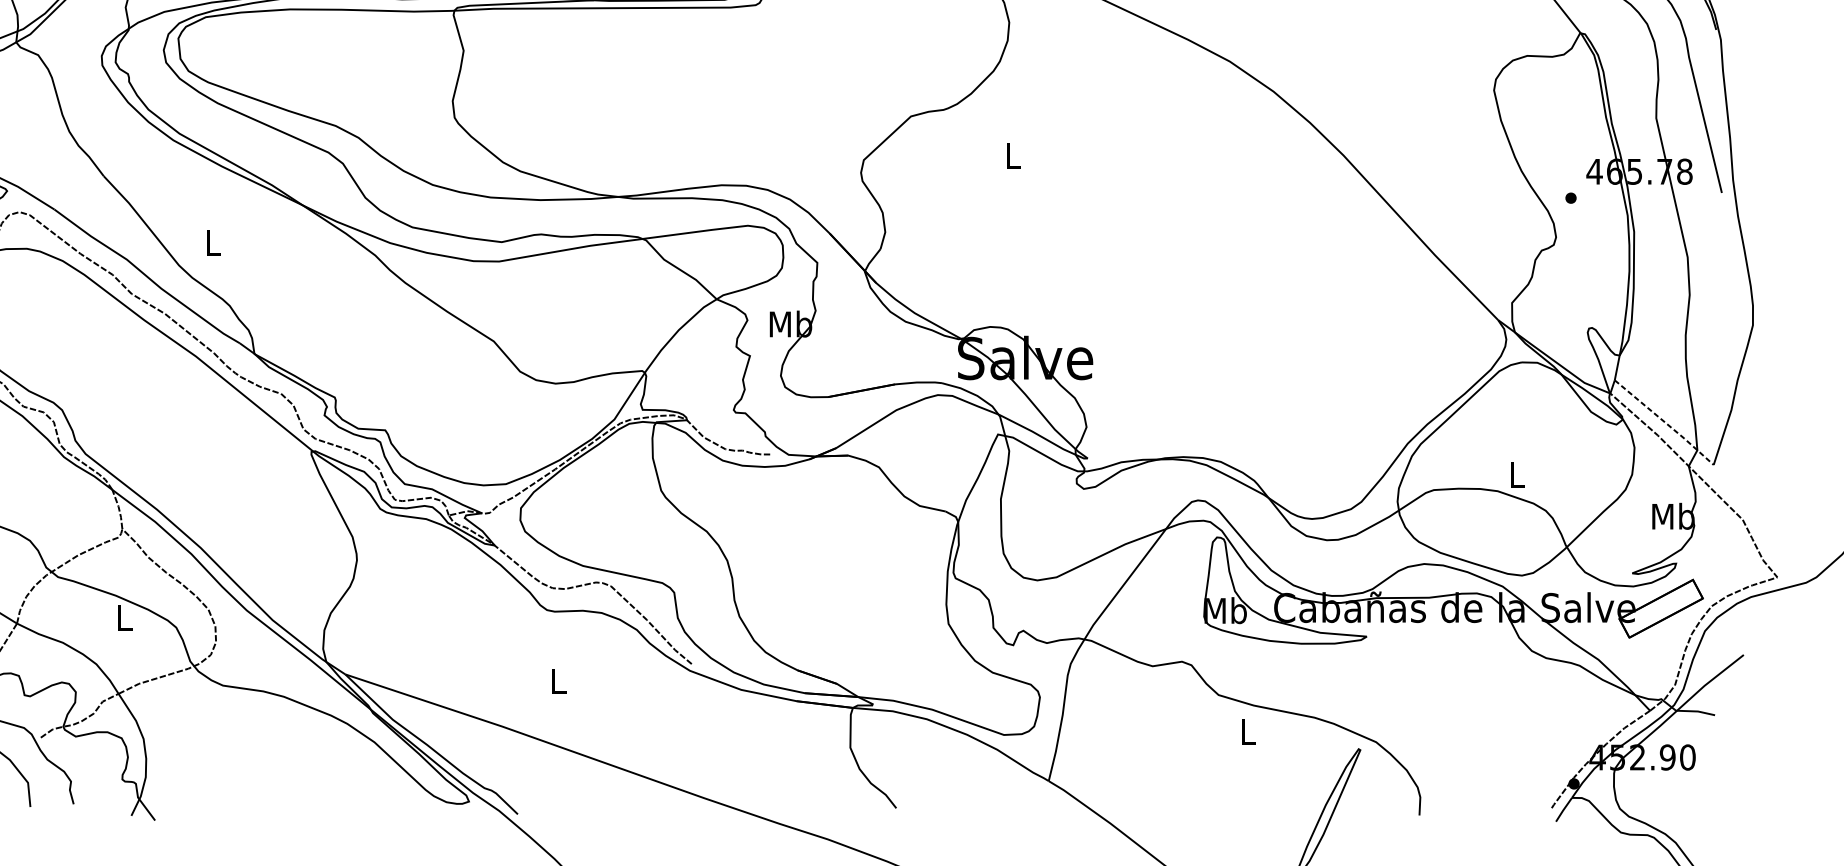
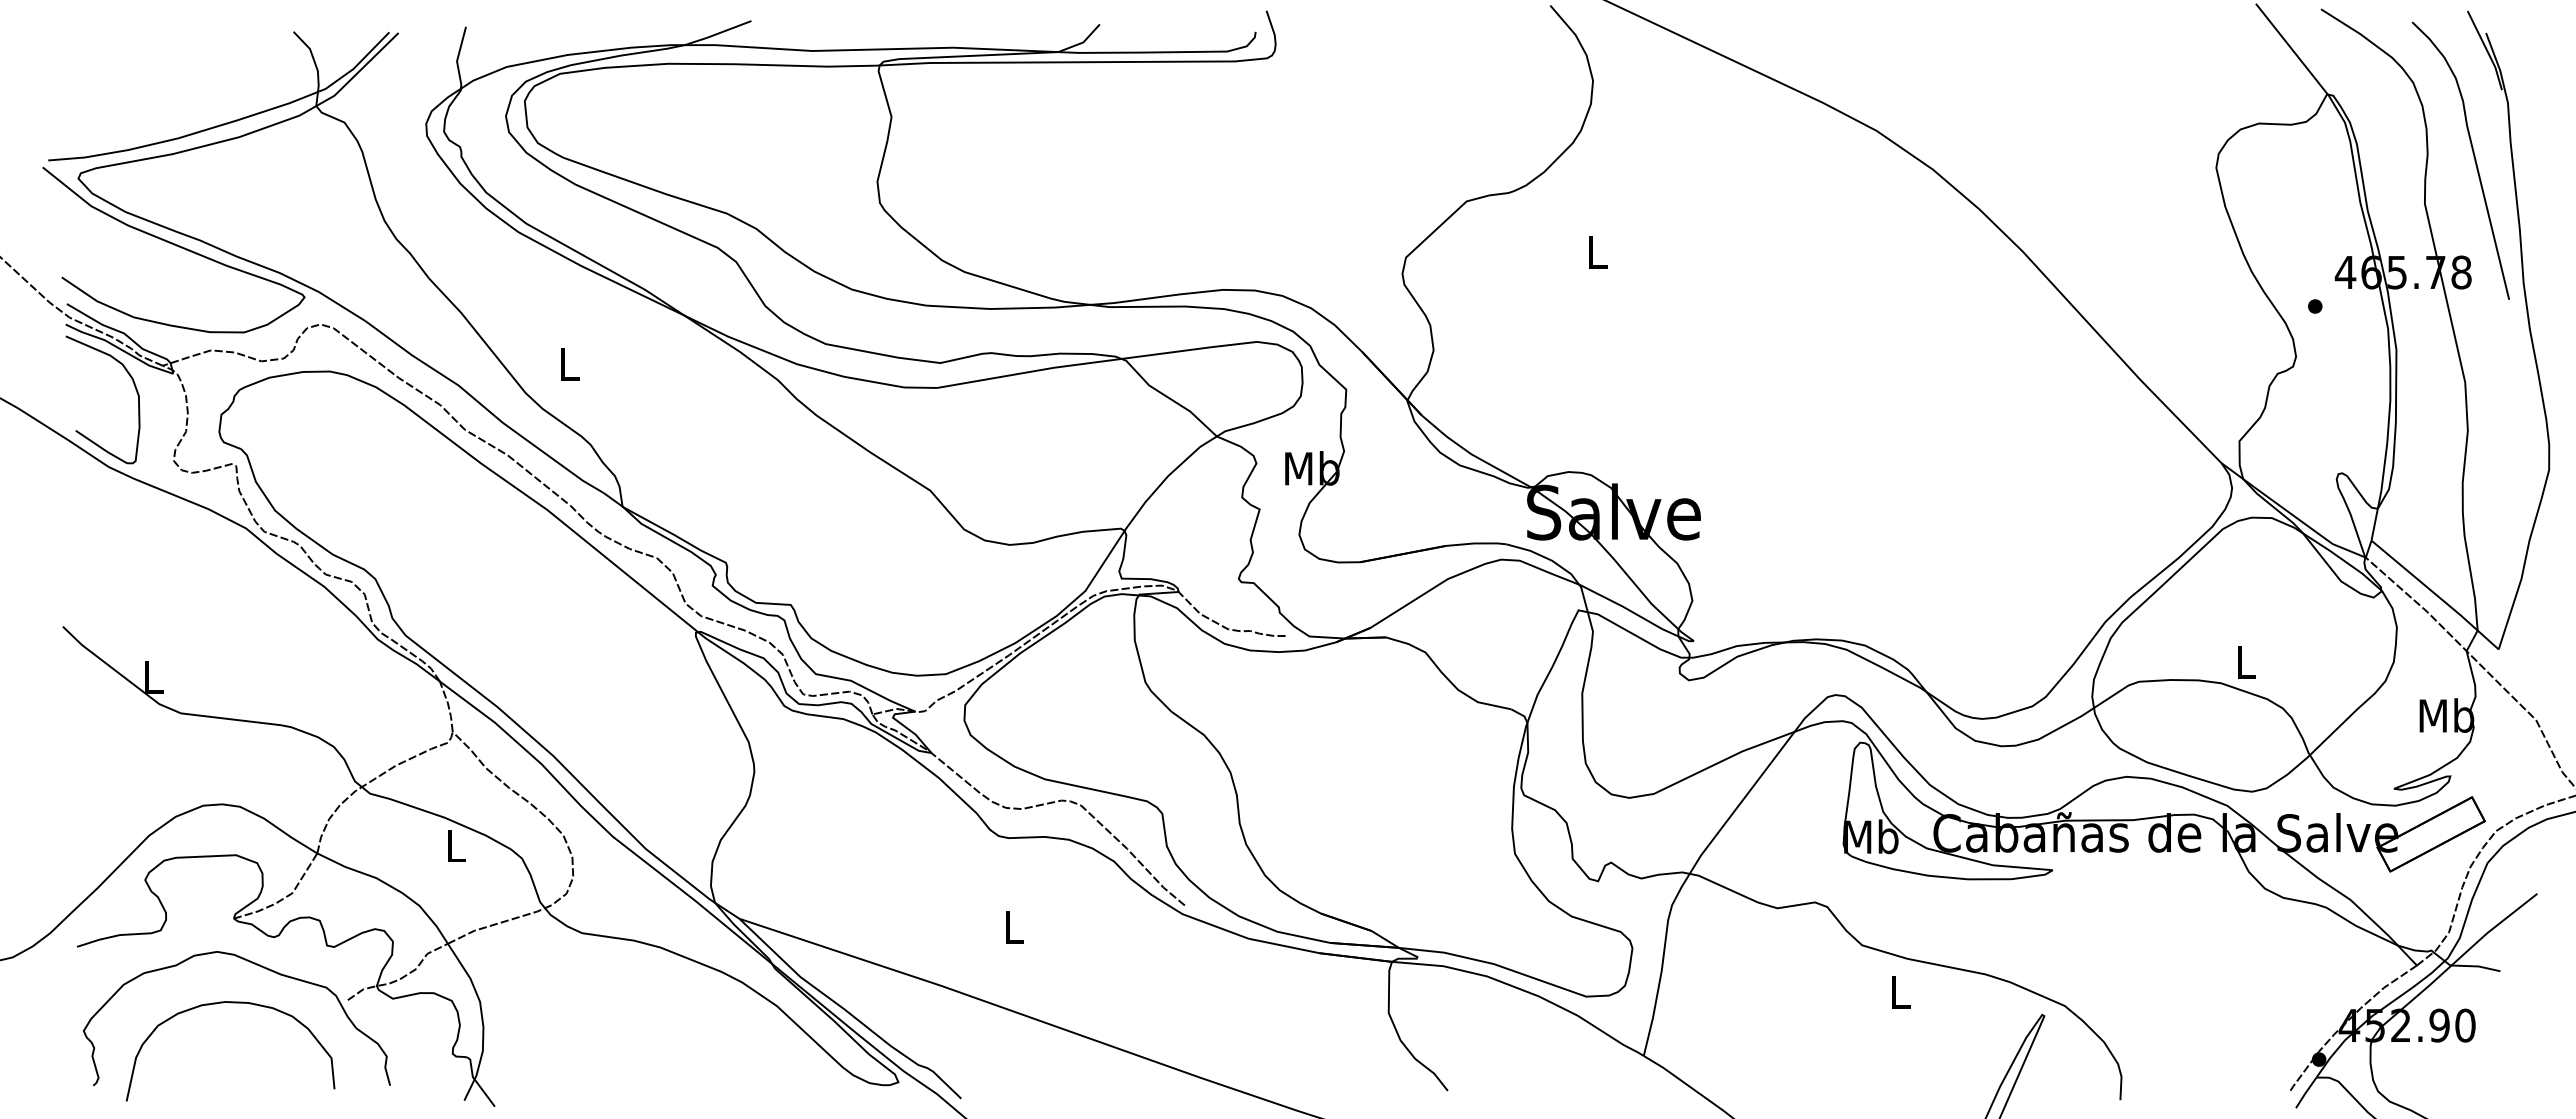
line: (1665, 422) -> (2436, 595), dashed -> solid

